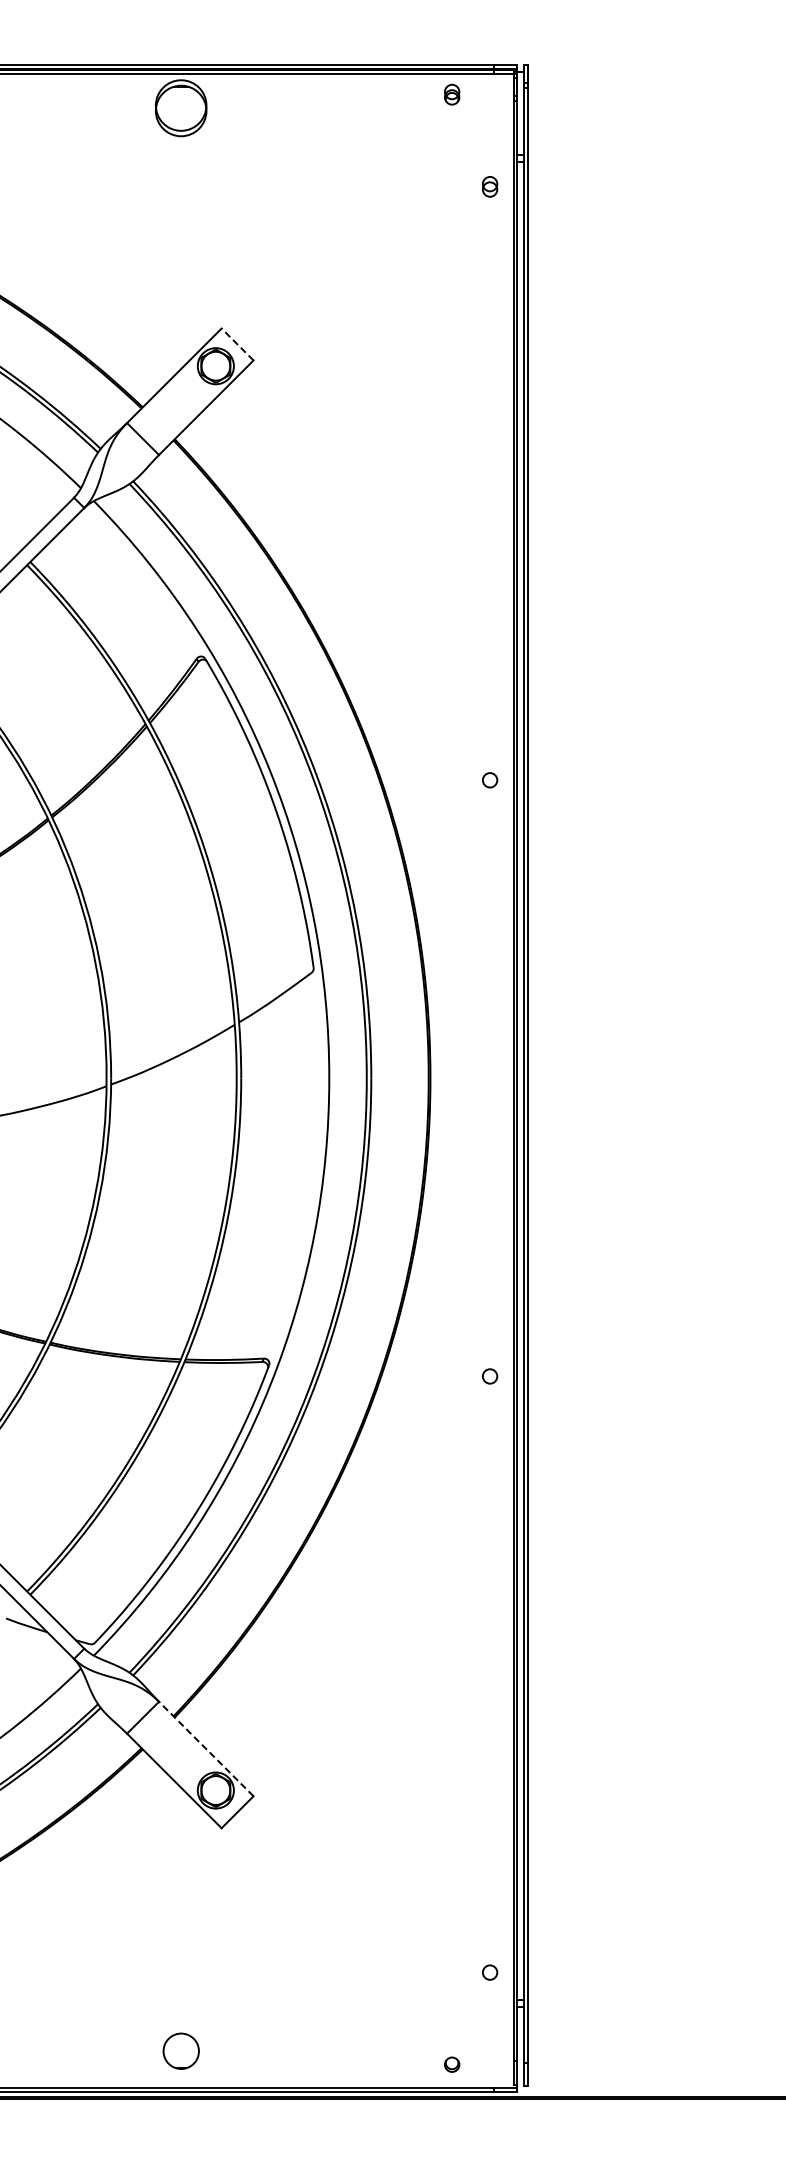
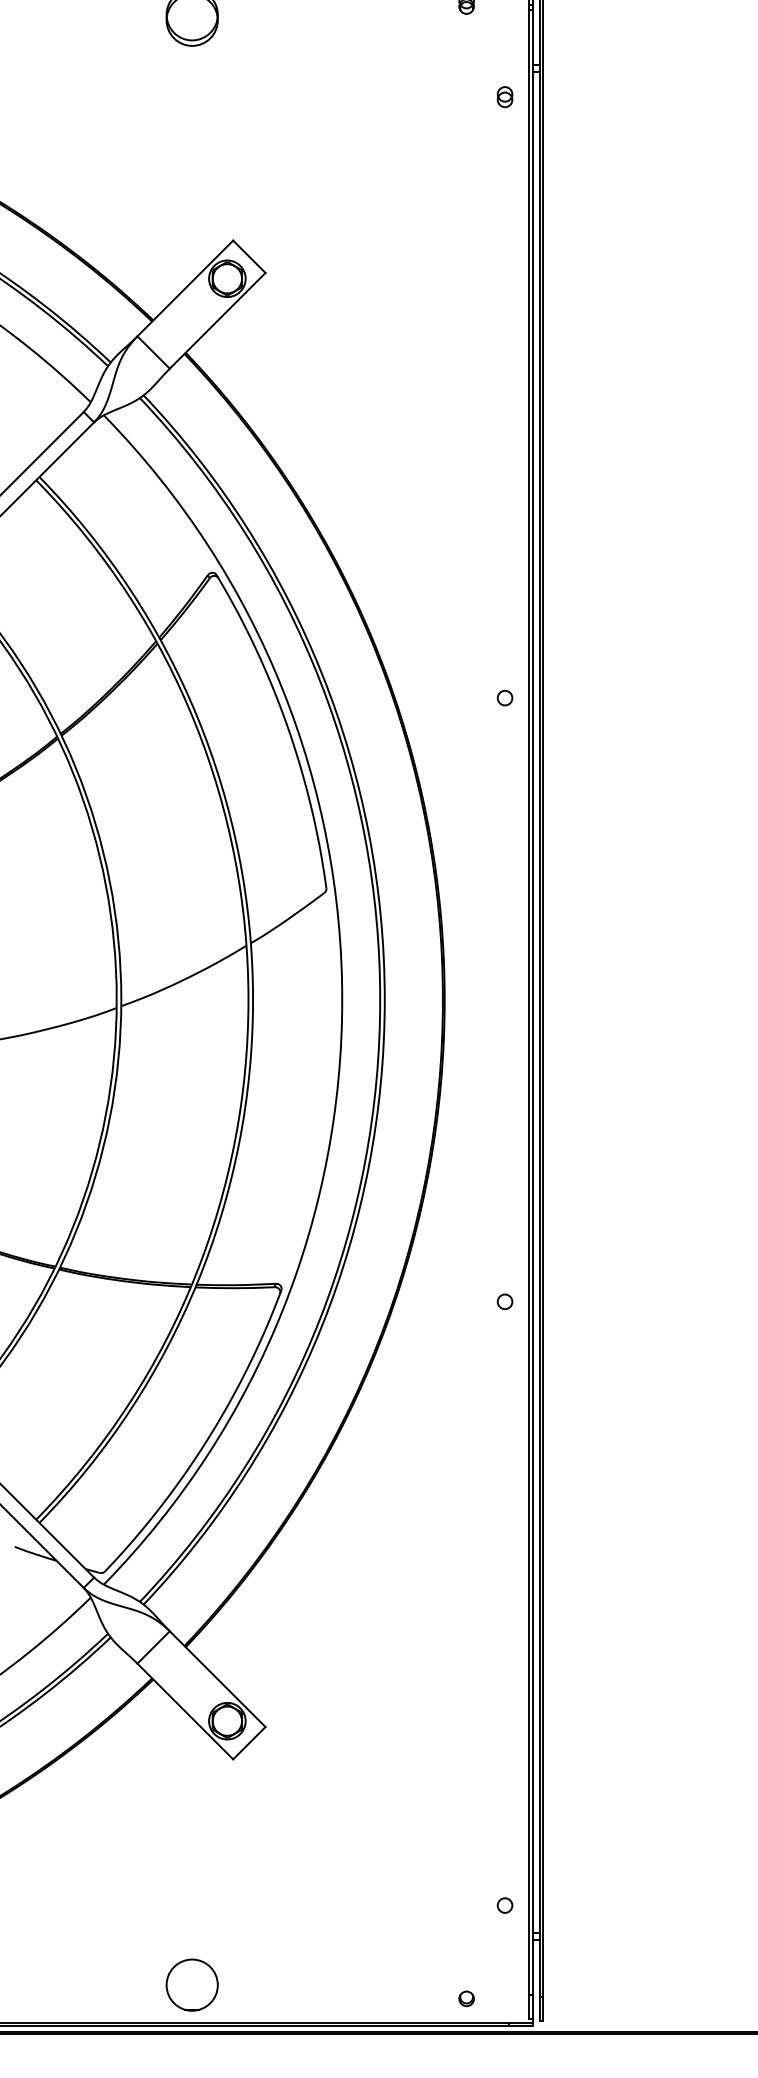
line: (237, 344) -> (249, 256), dashed -> solid
line: (206, 1749) -> (217, 1679), dashed -> solid
circle: (181, 2051) -> (192, 1985), size x1.43

